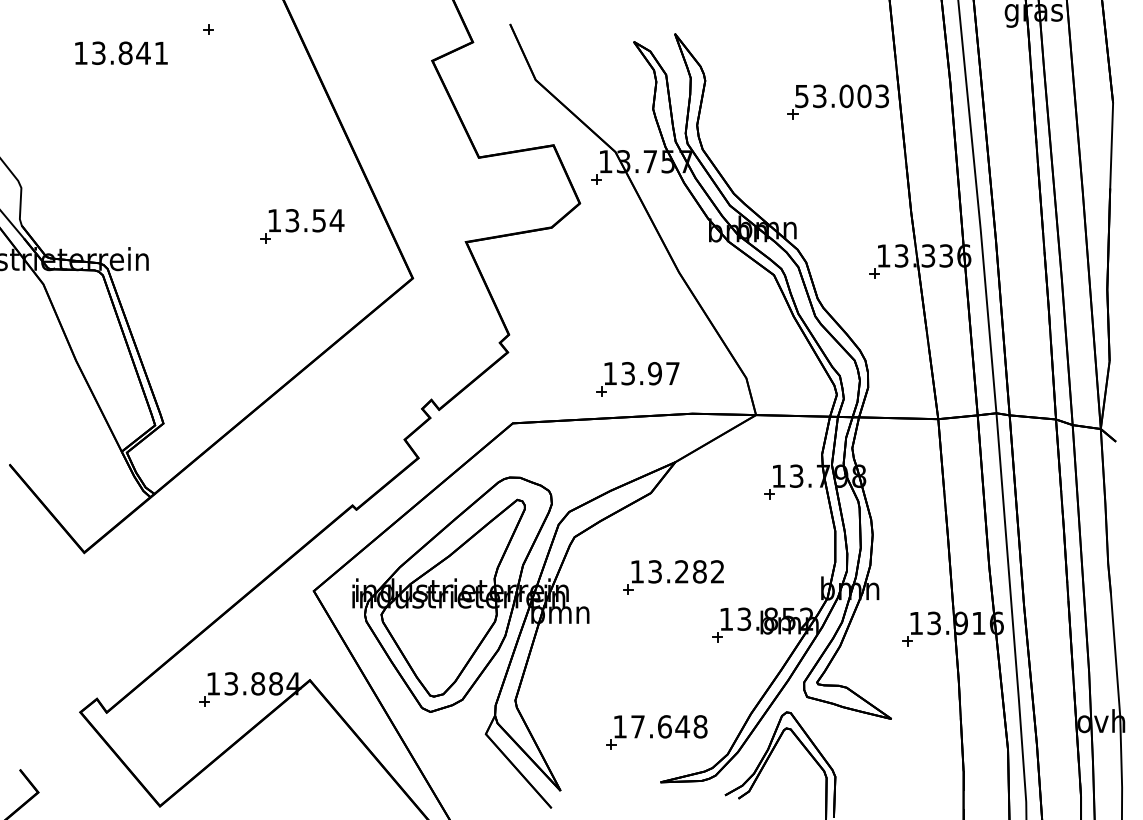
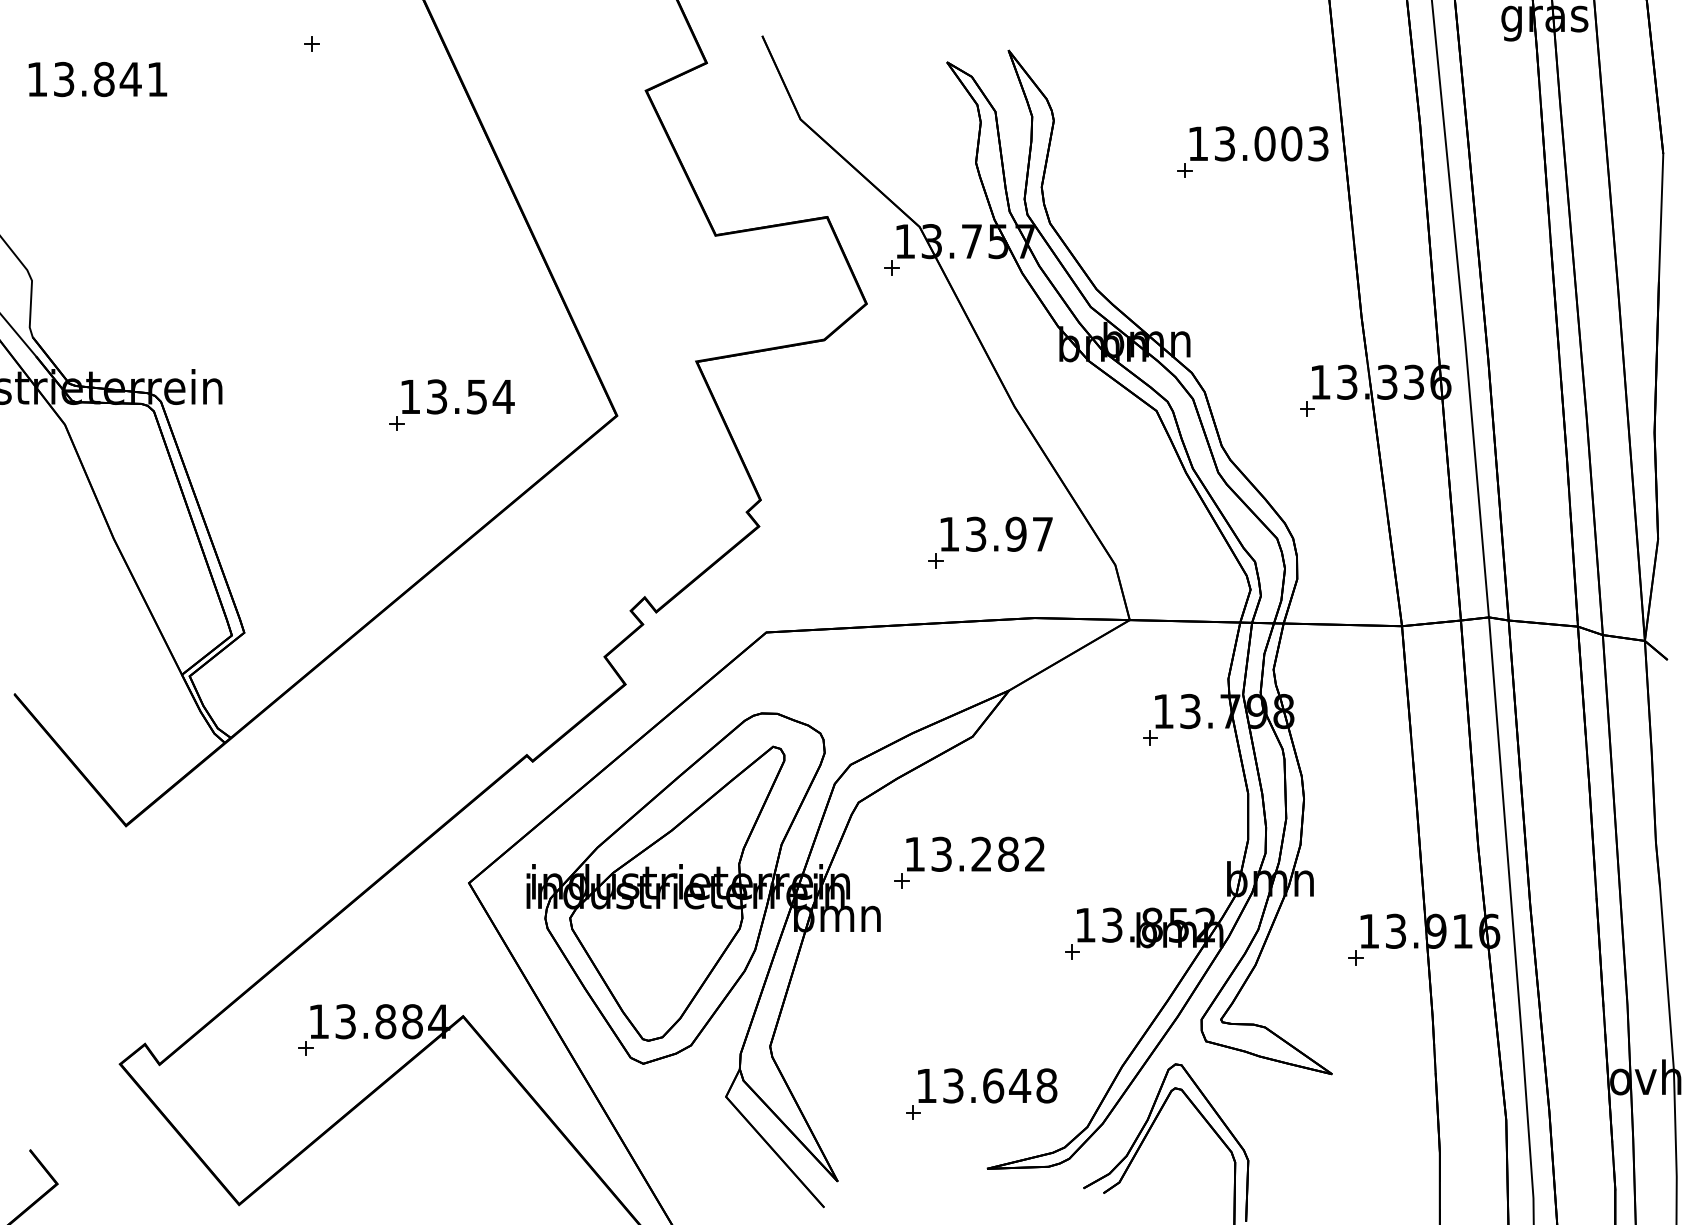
text: (121, 52) -> (97, 78), moved
text: (801, 96) -> (1197, 144), 53.003 -> 13.003
part: (302, 226) -> (452, 405), moved
part: (637, 379) -> (989, 543), moved
part: (673, 577) -> (969, 862), moved
text: (637, 726) -> (952, 1085), 17.648 -> 13.648

